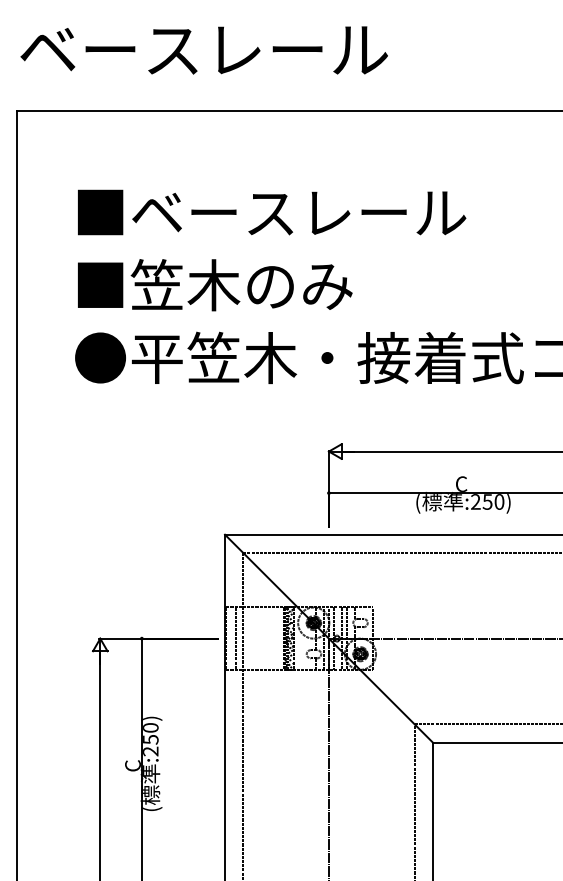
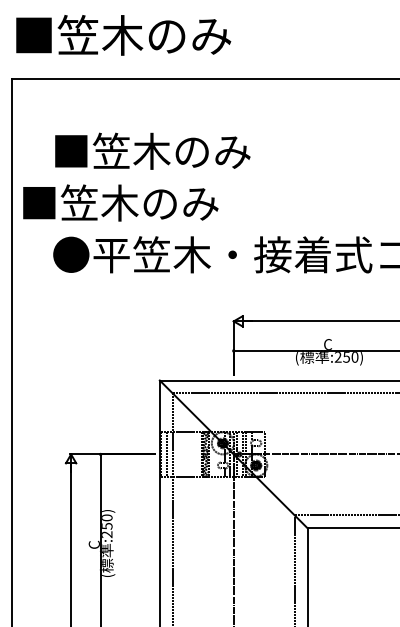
text: (203, 49) -> (144, 35), ベースレール -> ■笠木のみ
text: (298, 212) -> (212, 151), ■ベースレール -> ■笠木のみ
text: (215, 285) -> (121, 203), moved

